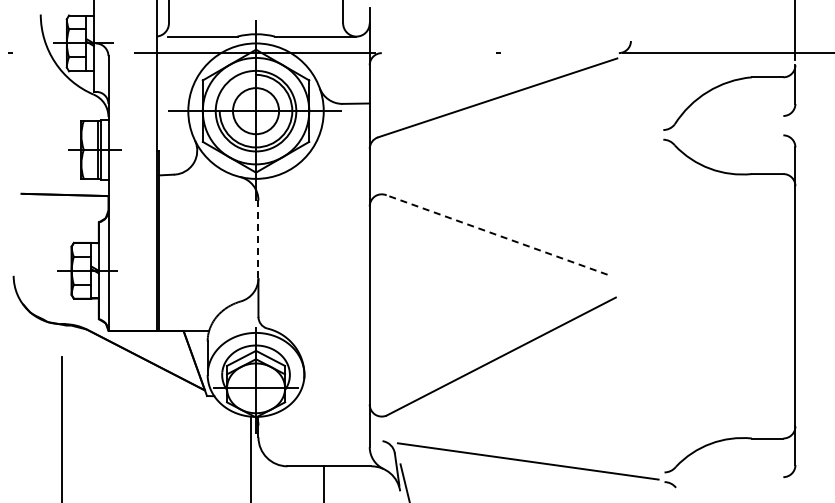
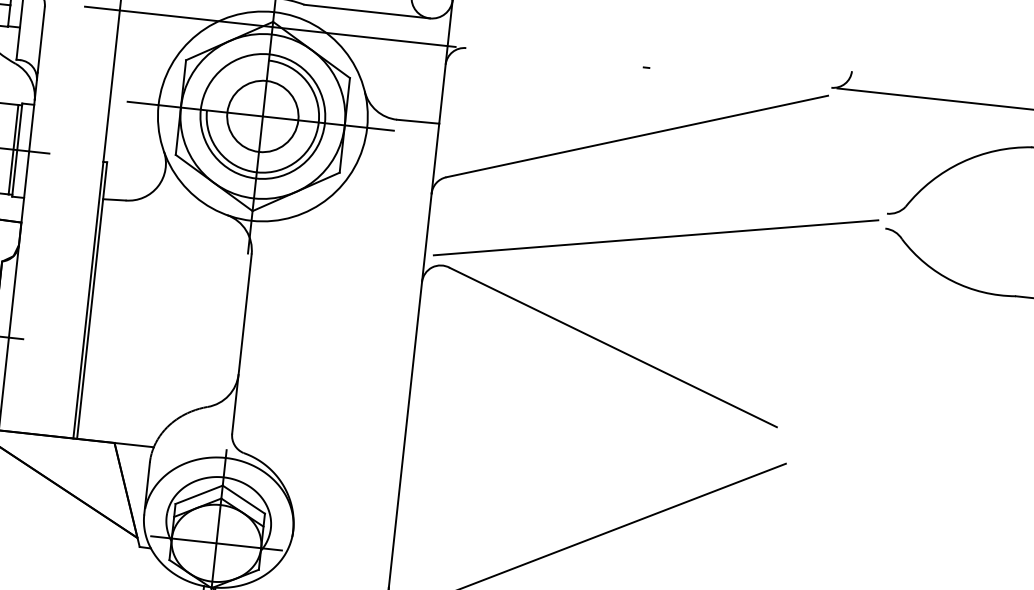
line: (516, 161) -> (655, 237), added
line: (496, 234) -> (612, 346), dashed -> solid
line: (258, 239) -> (245, 314), dashed -> solid

